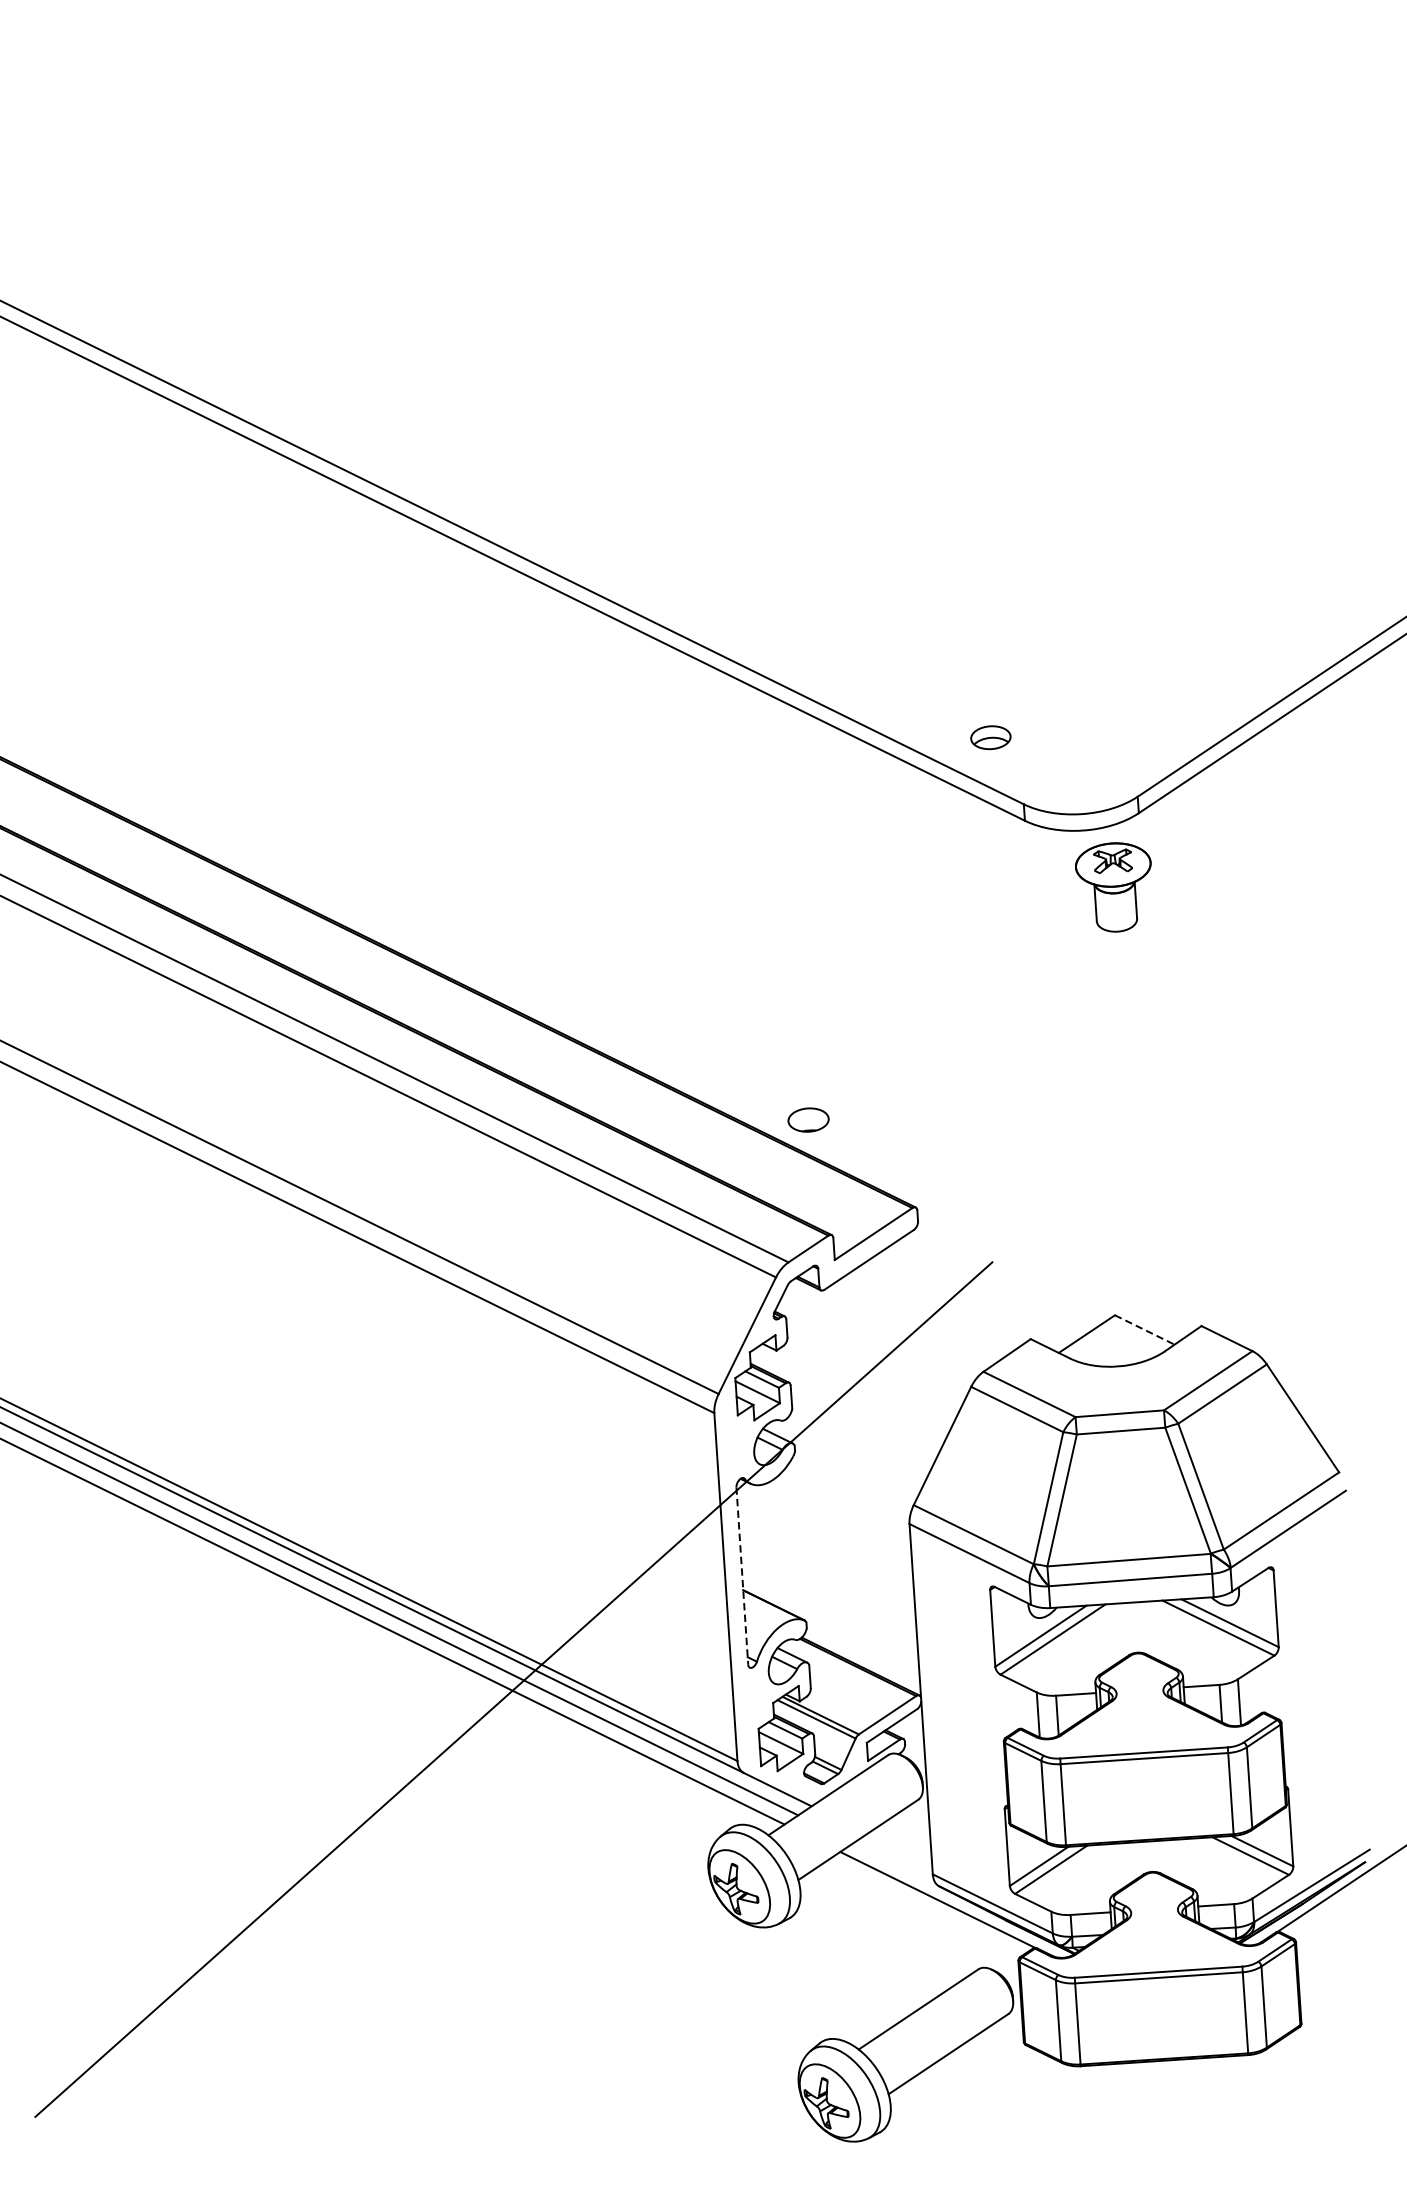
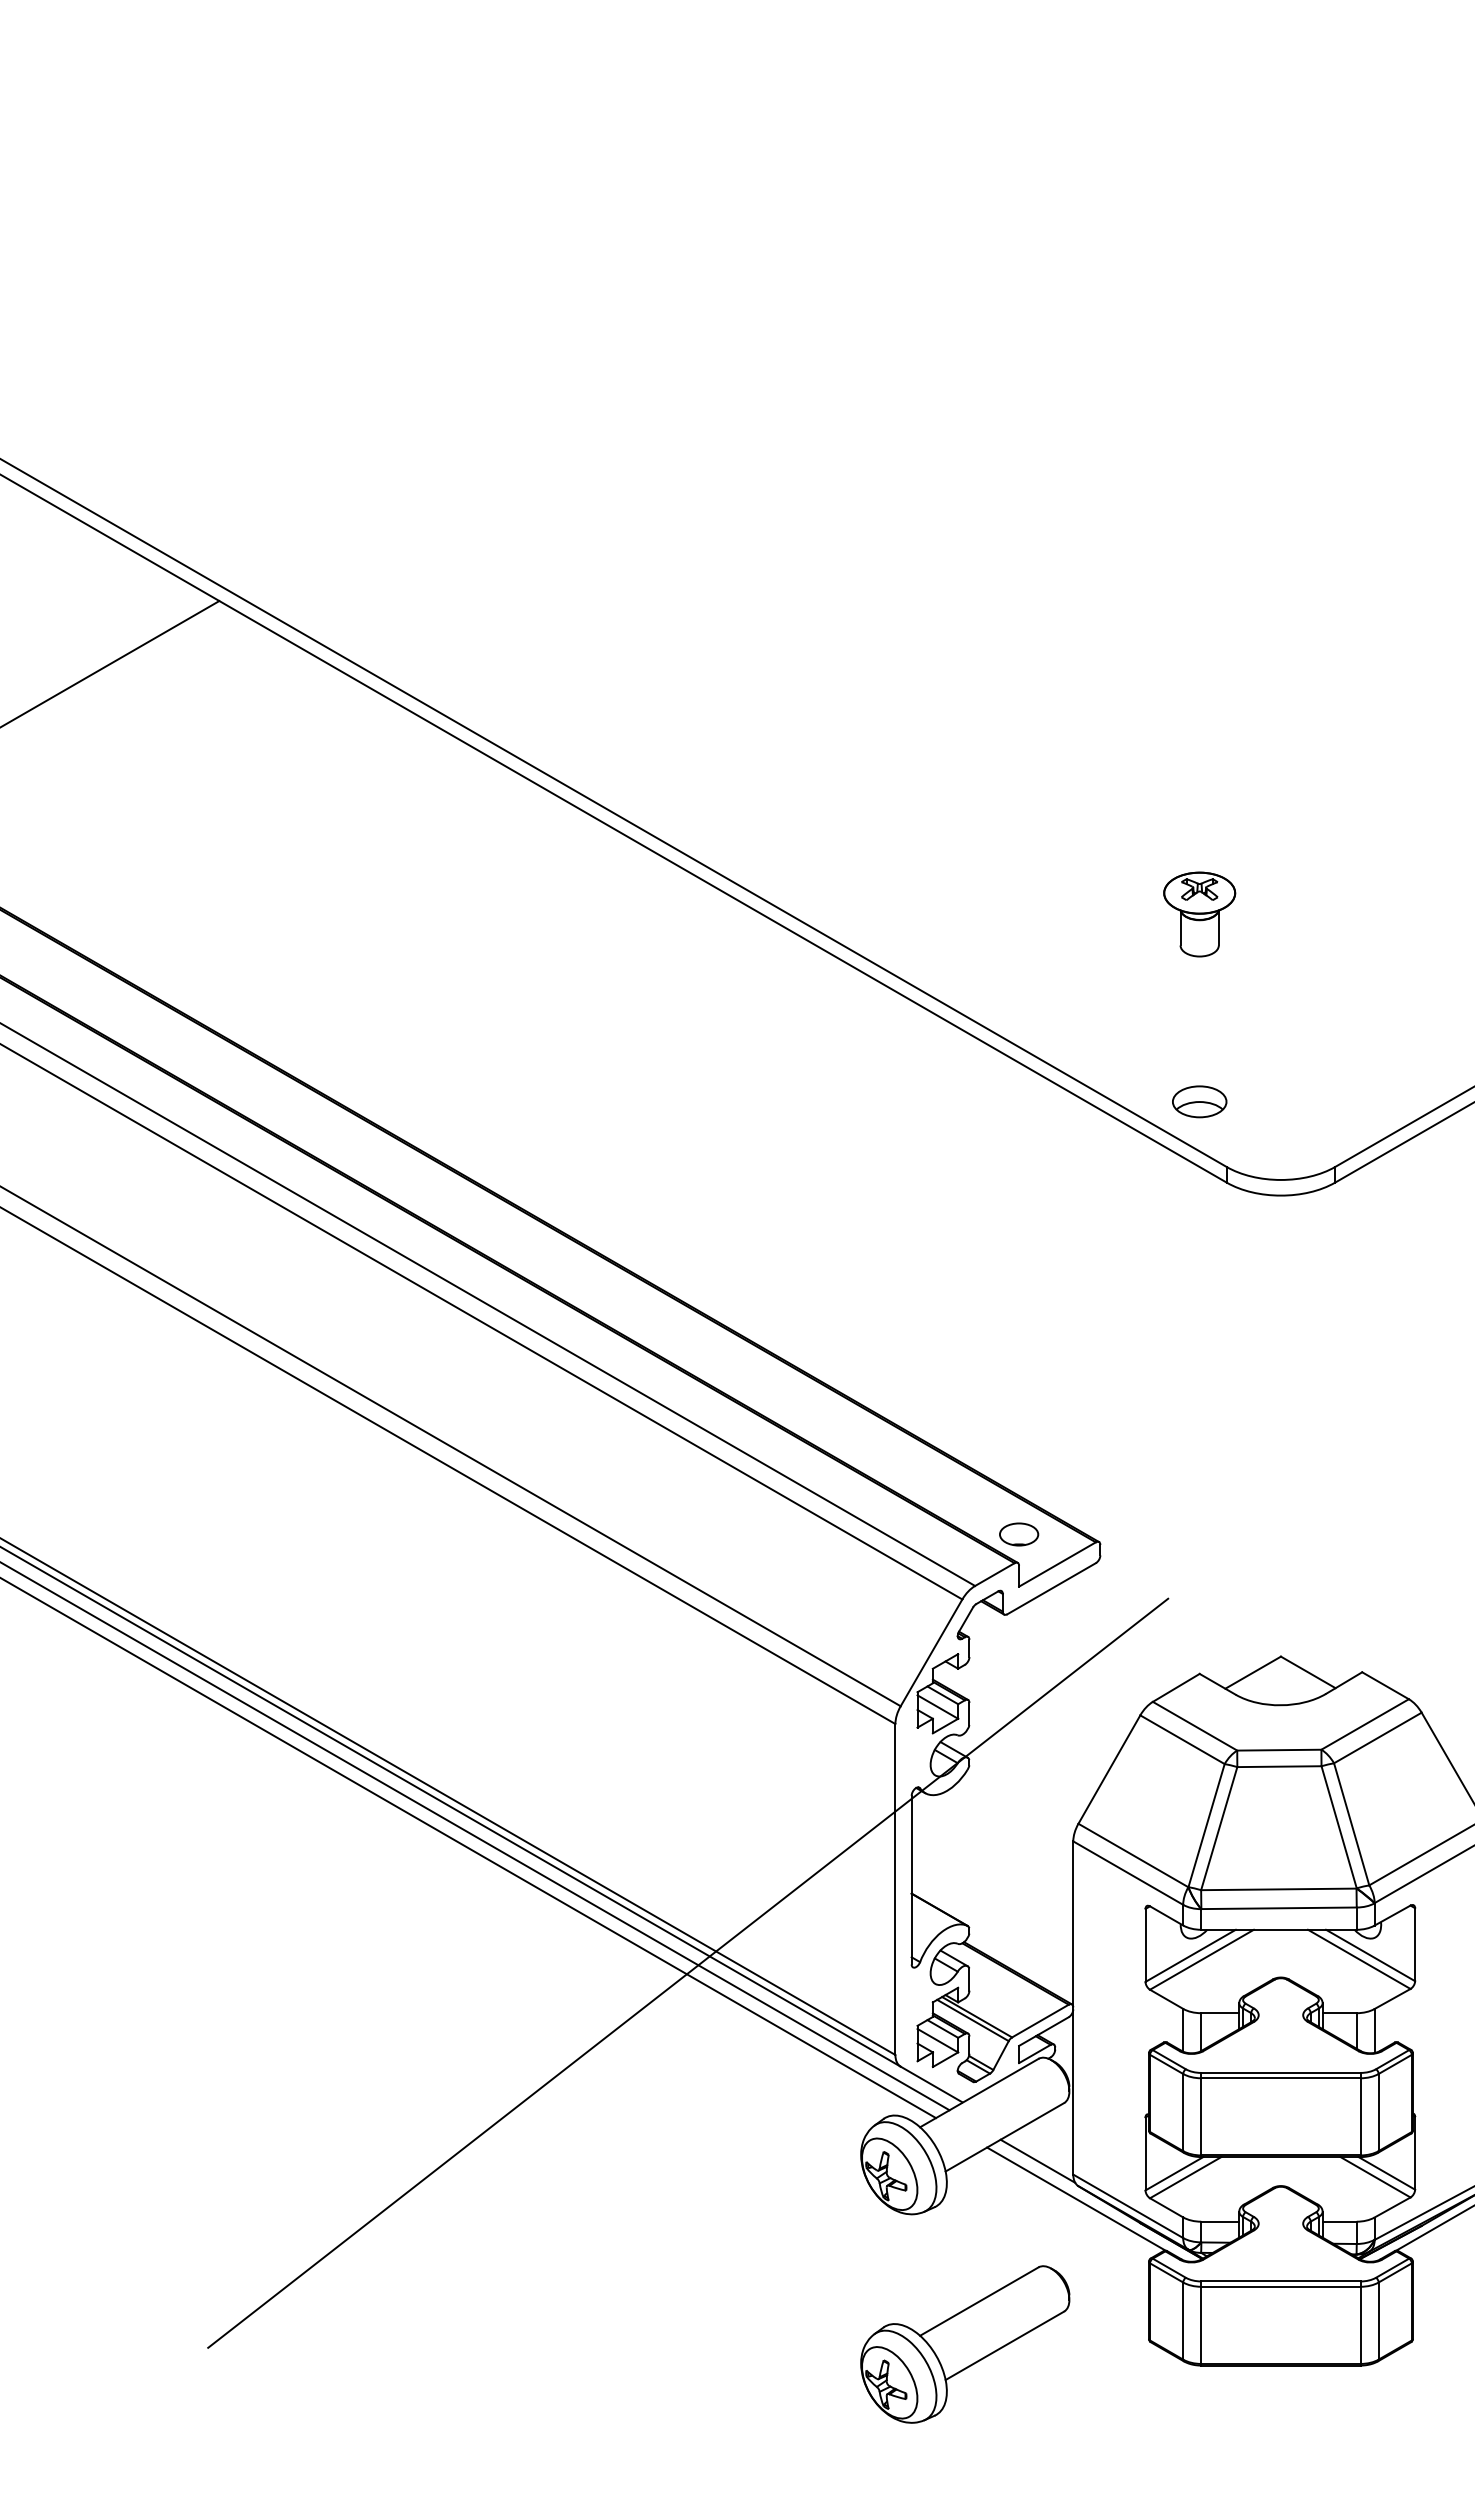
part: (990, 737) -> (1199, 1101), size x1.43
part: (1114, 887) -> (1199, 914), moved
part: (809, 1120) -> (1019, 1534), moved
line: (1145, 1330) -> (1308, 1672), dashed -> solid
line: (742, 1576) -> (911, 1880), dashed -> solid
line: (894, 1862) -> (1037, 2160), added
part: (907, 2055) -> (965, 2344), moved

